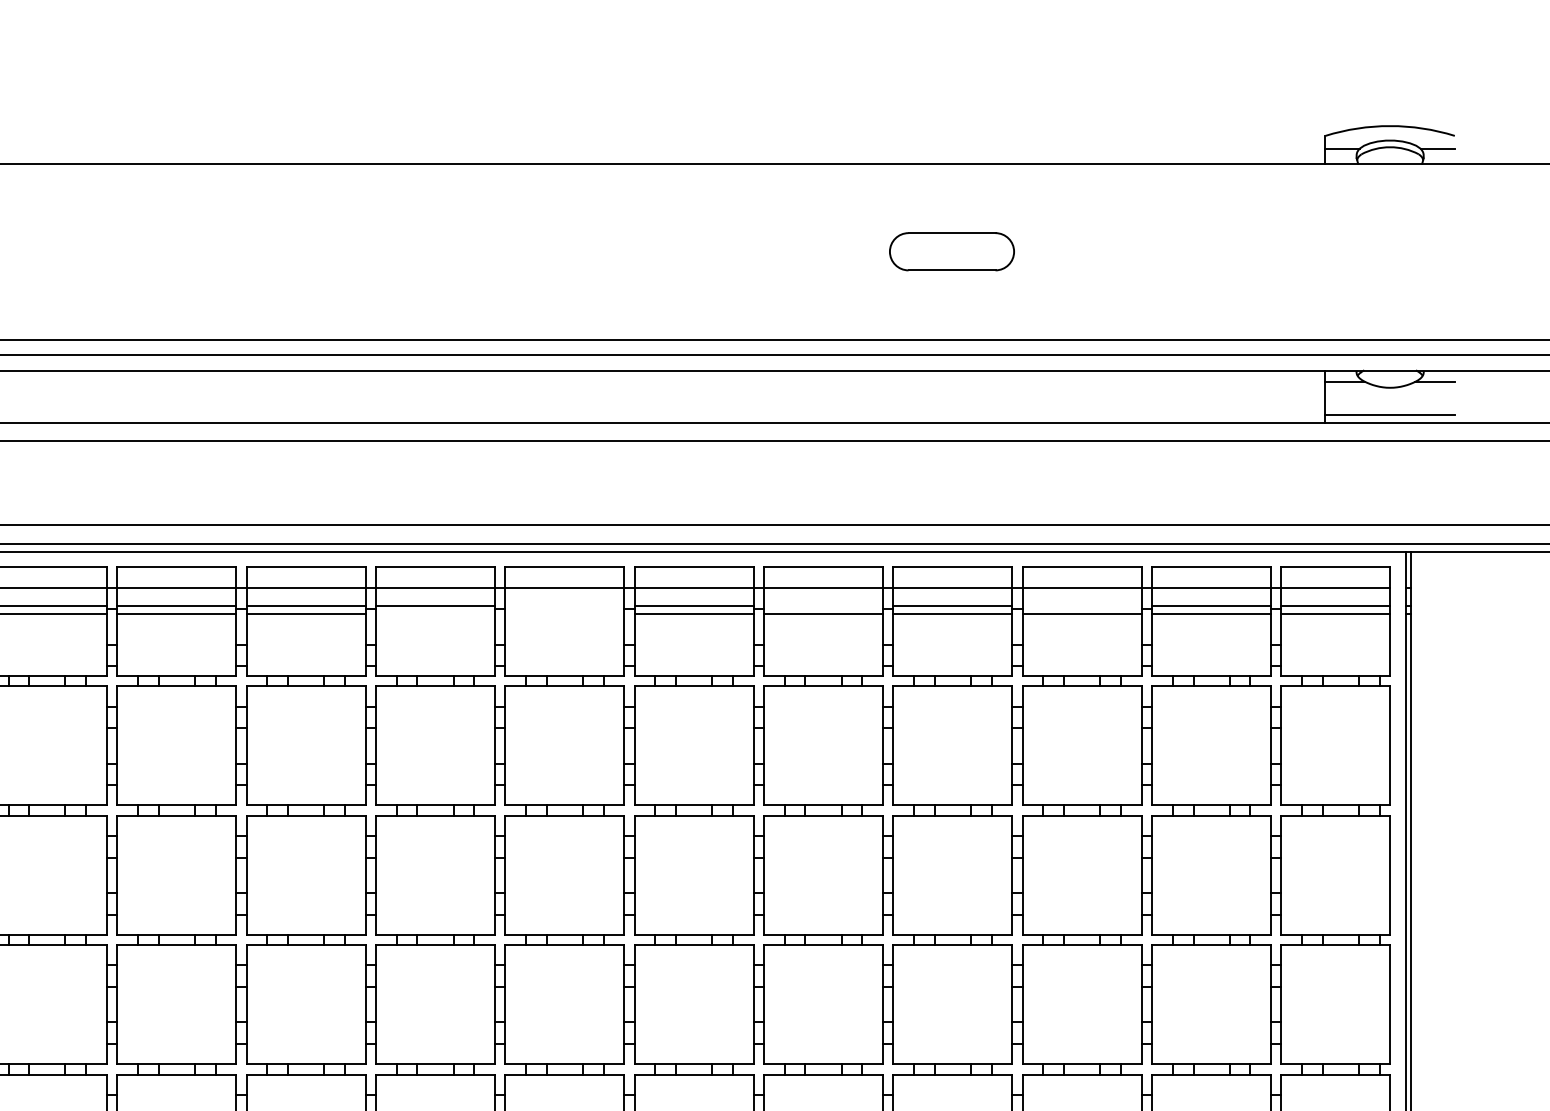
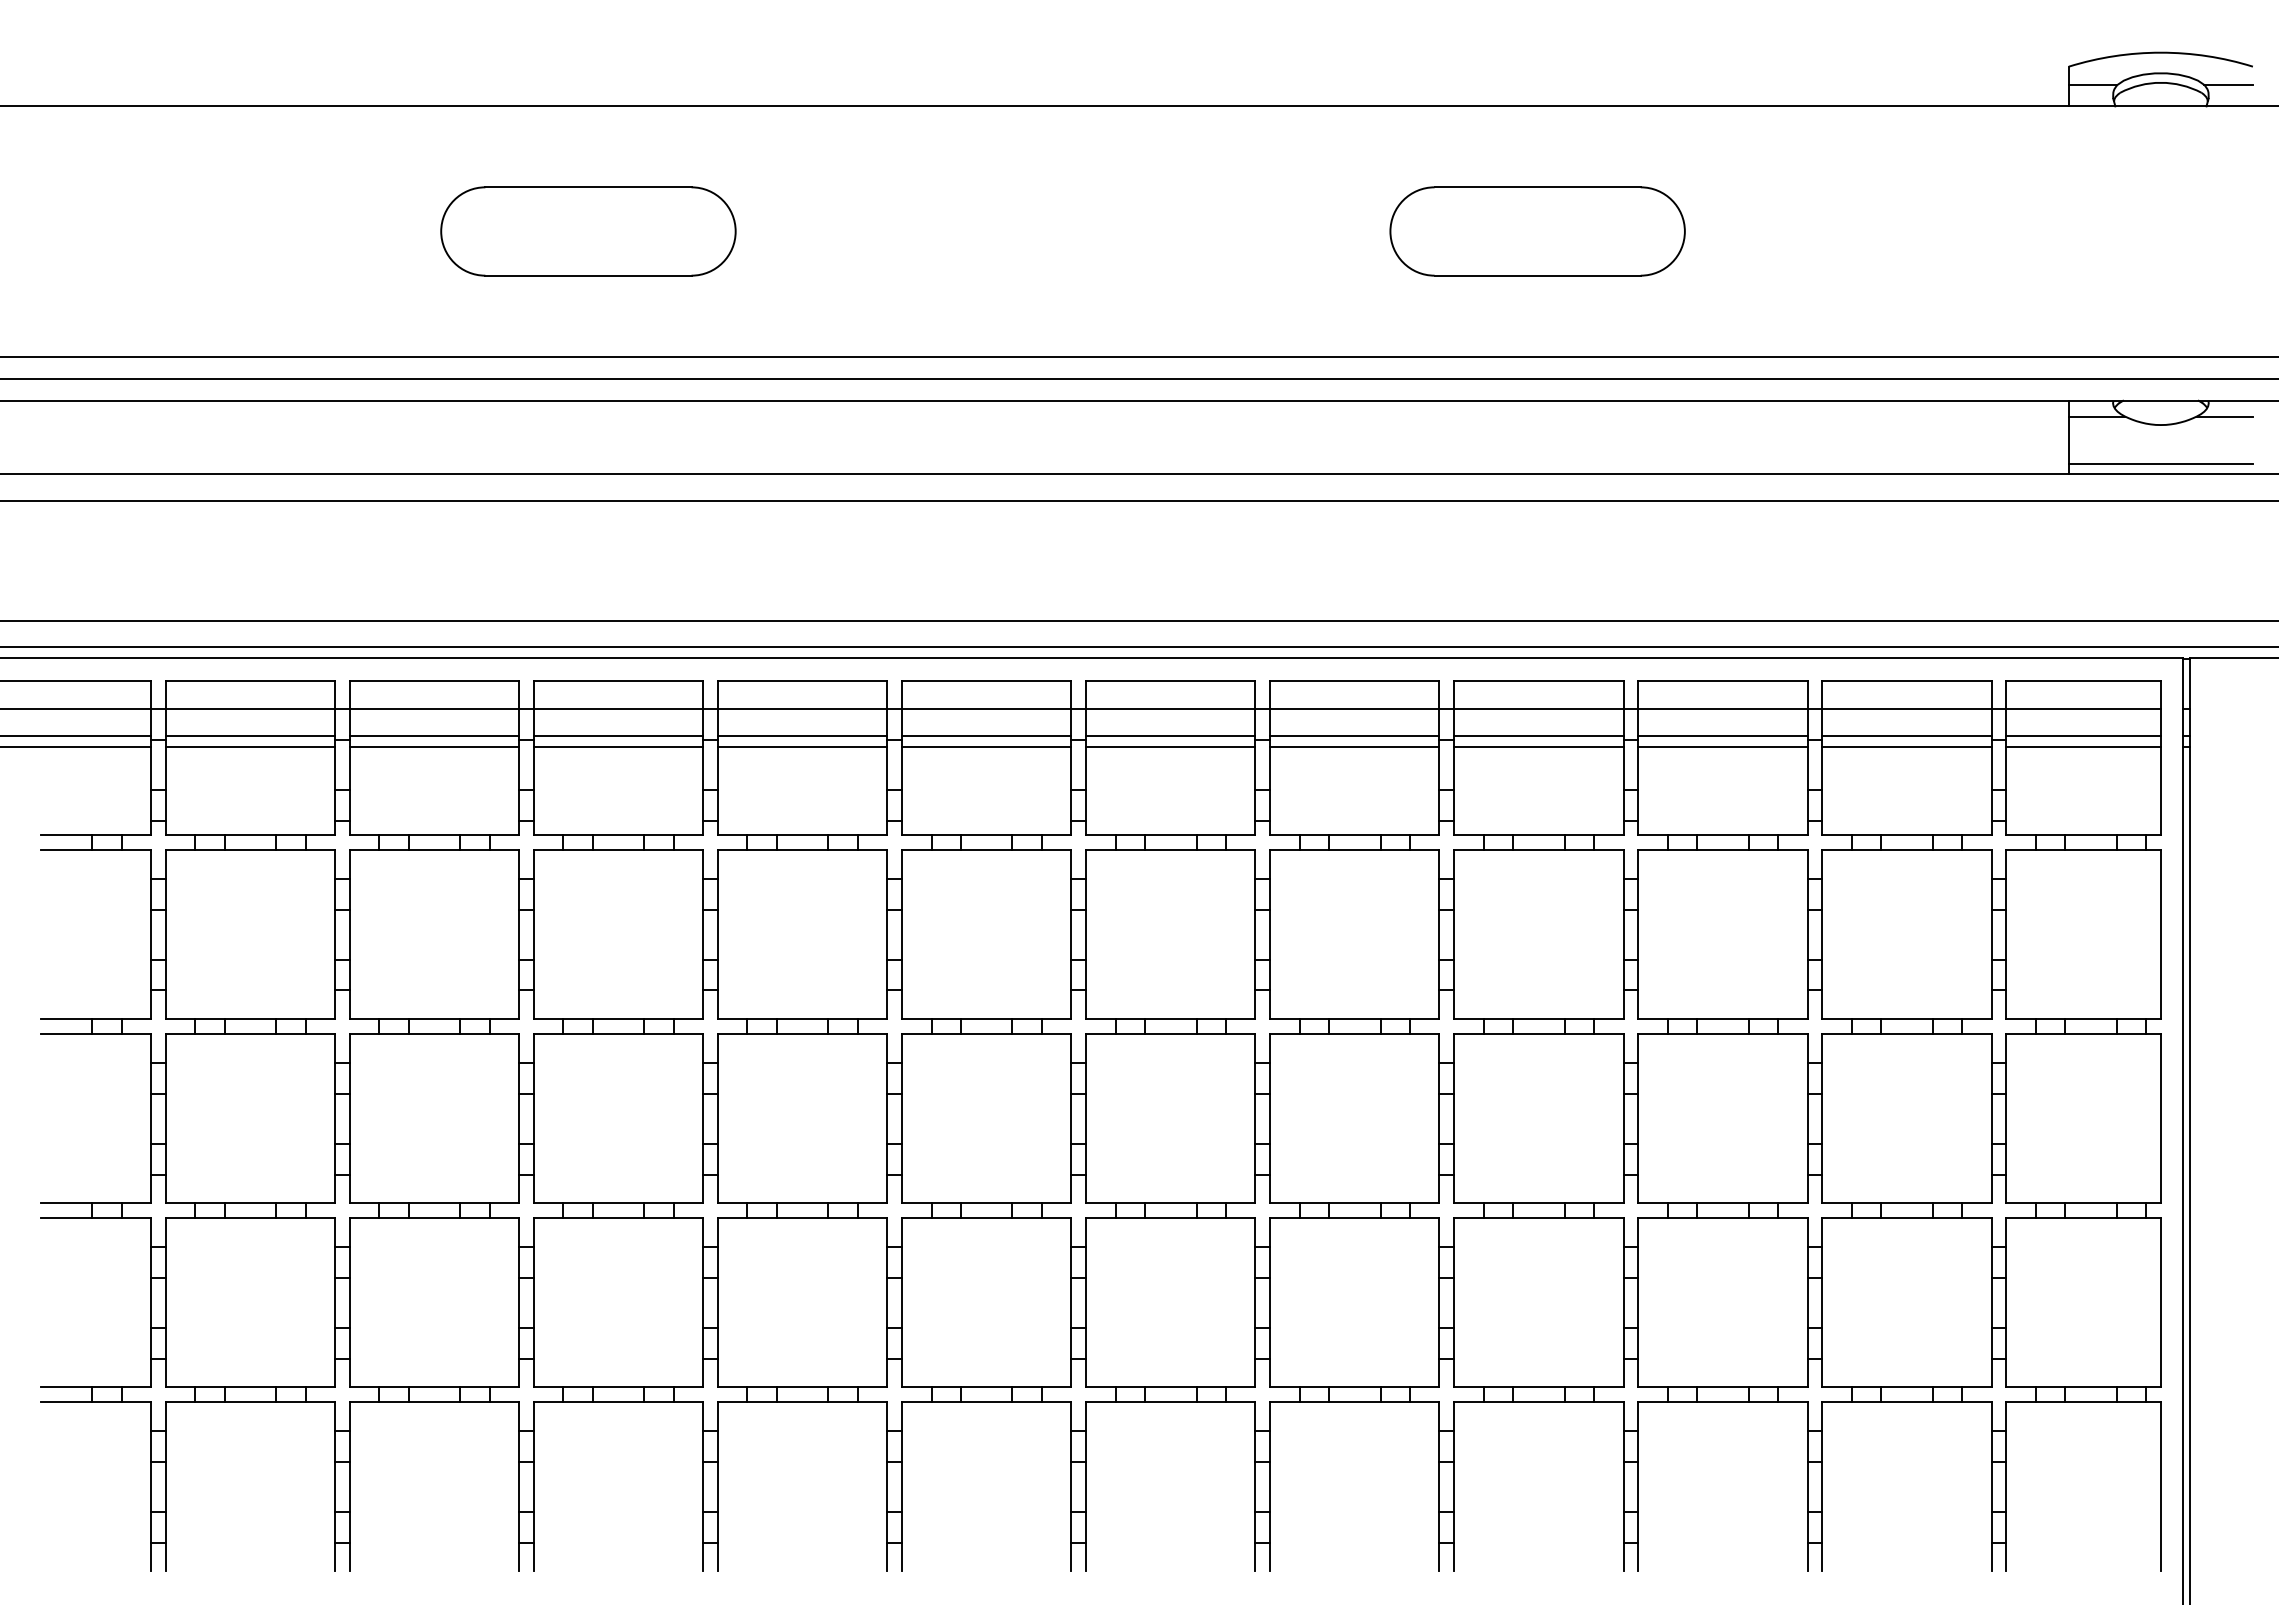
part: (284, 251) -> (588, 231), added
part: (951, 251) -> (1537, 231), size x1.67
line: (564, 606) -> (986, 735), added
line: (823, 606) -> (1354, 735), added
line: (1081, 606) -> (1722, 735), added
line: (435, 614) -> (802, 747), added
line: (564, 614) -> (986, 747), added

